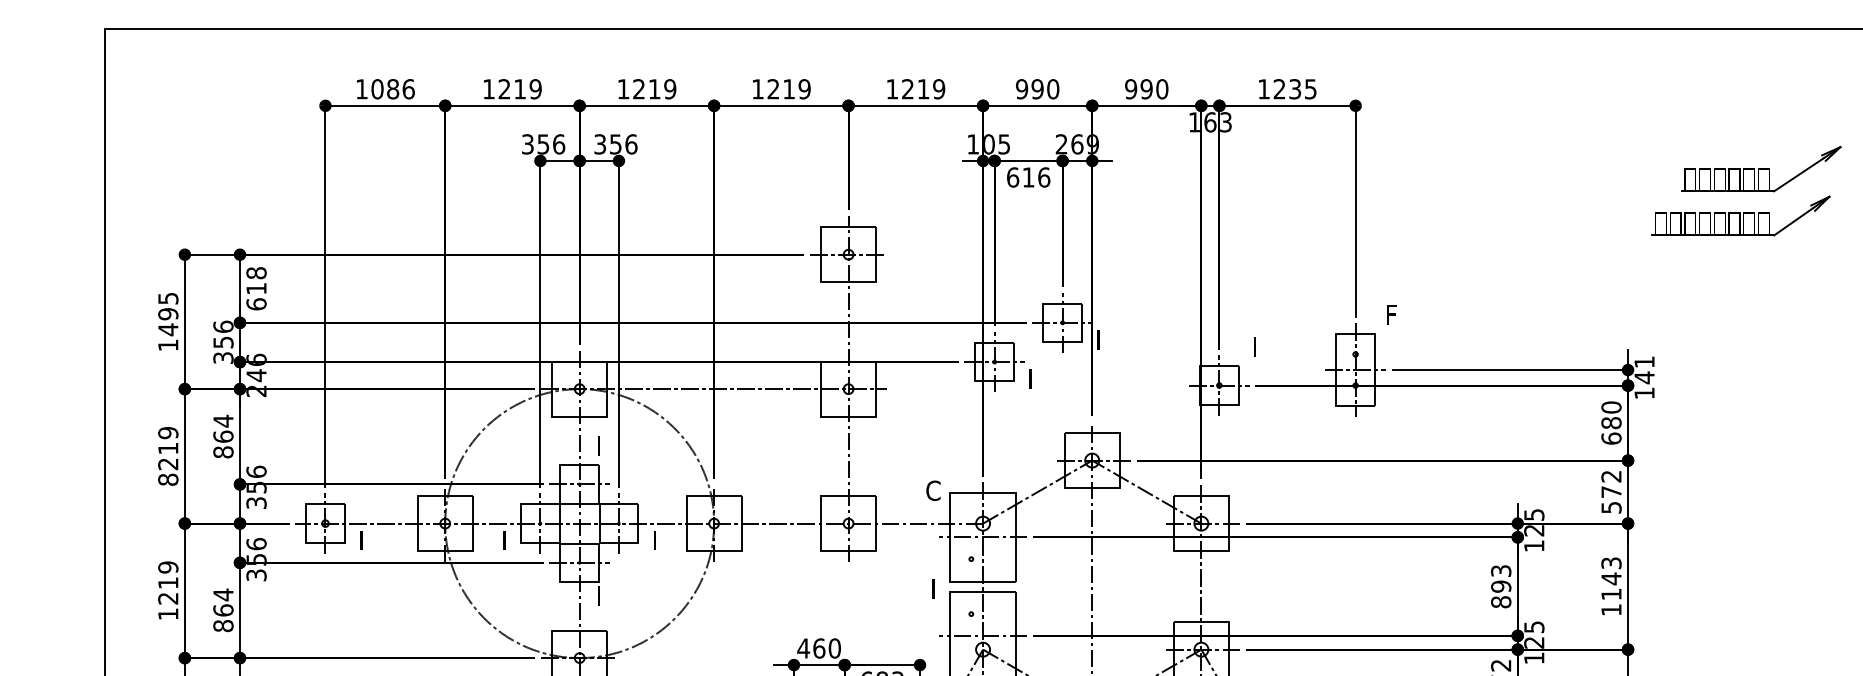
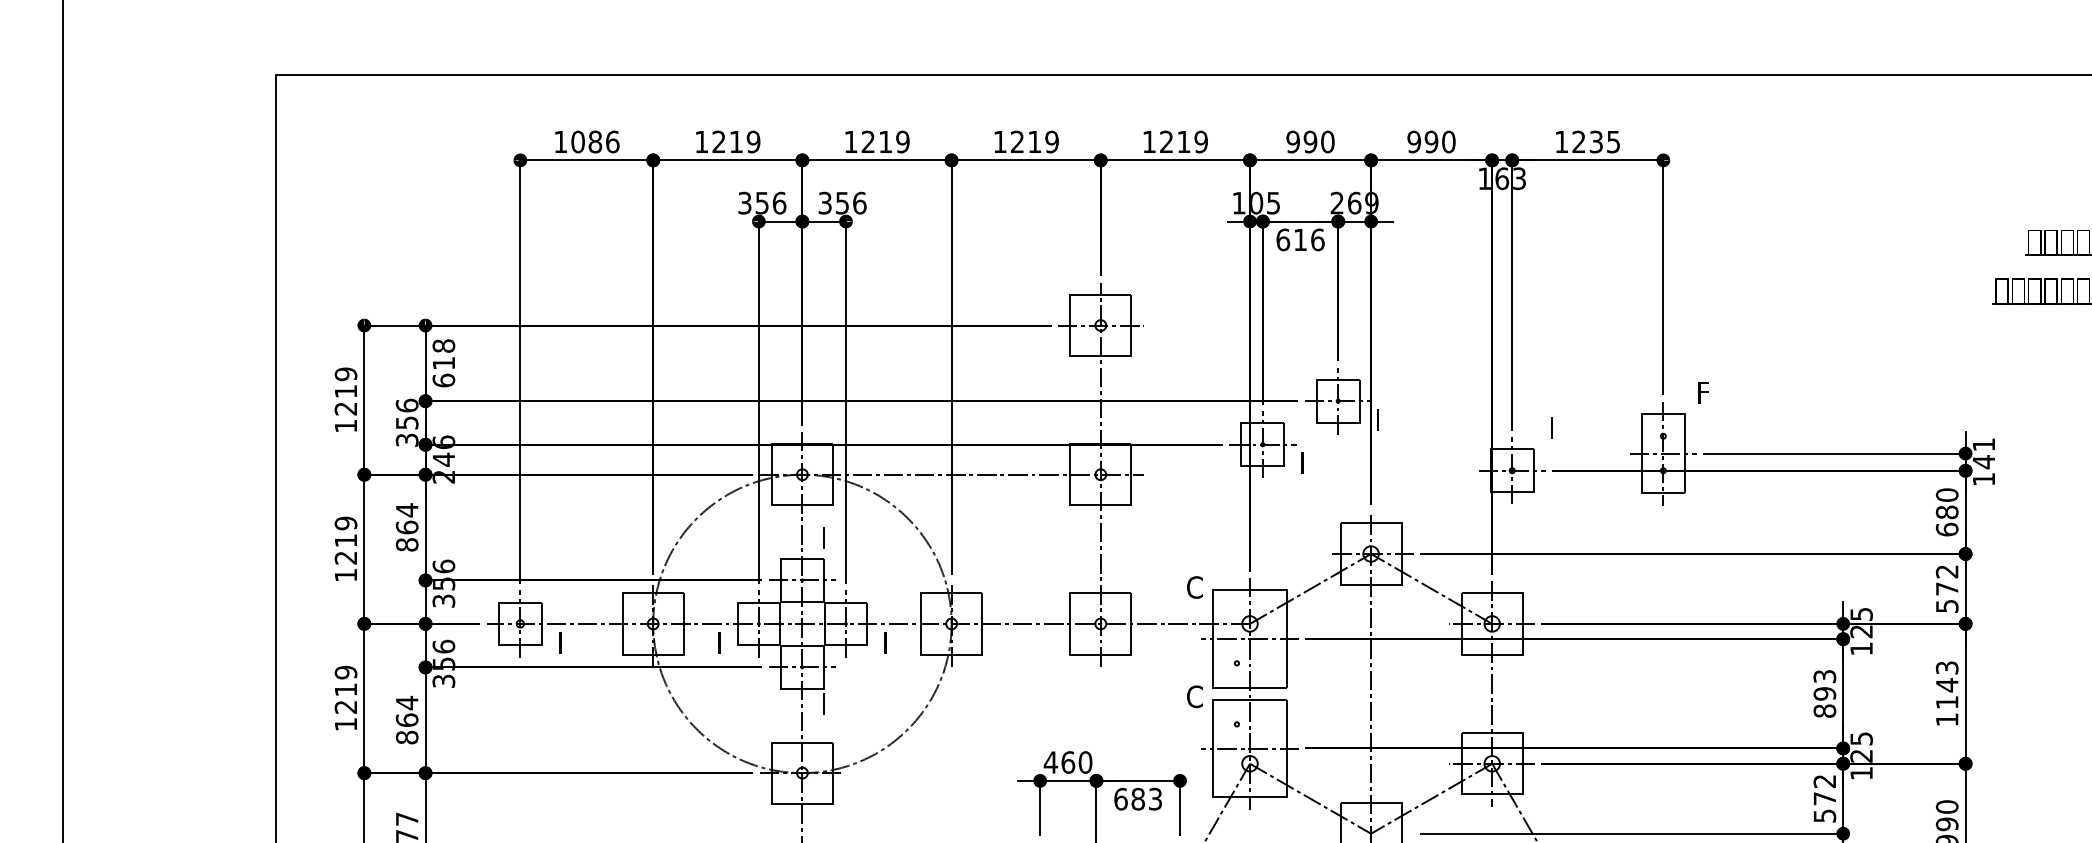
text: (167, 314) -> (345, 391), 1495 -> 1219
text: (167, 479) -> (345, 574), 8219 -> 1219
text: (933, 589) -> (1194, 696), I -> C

